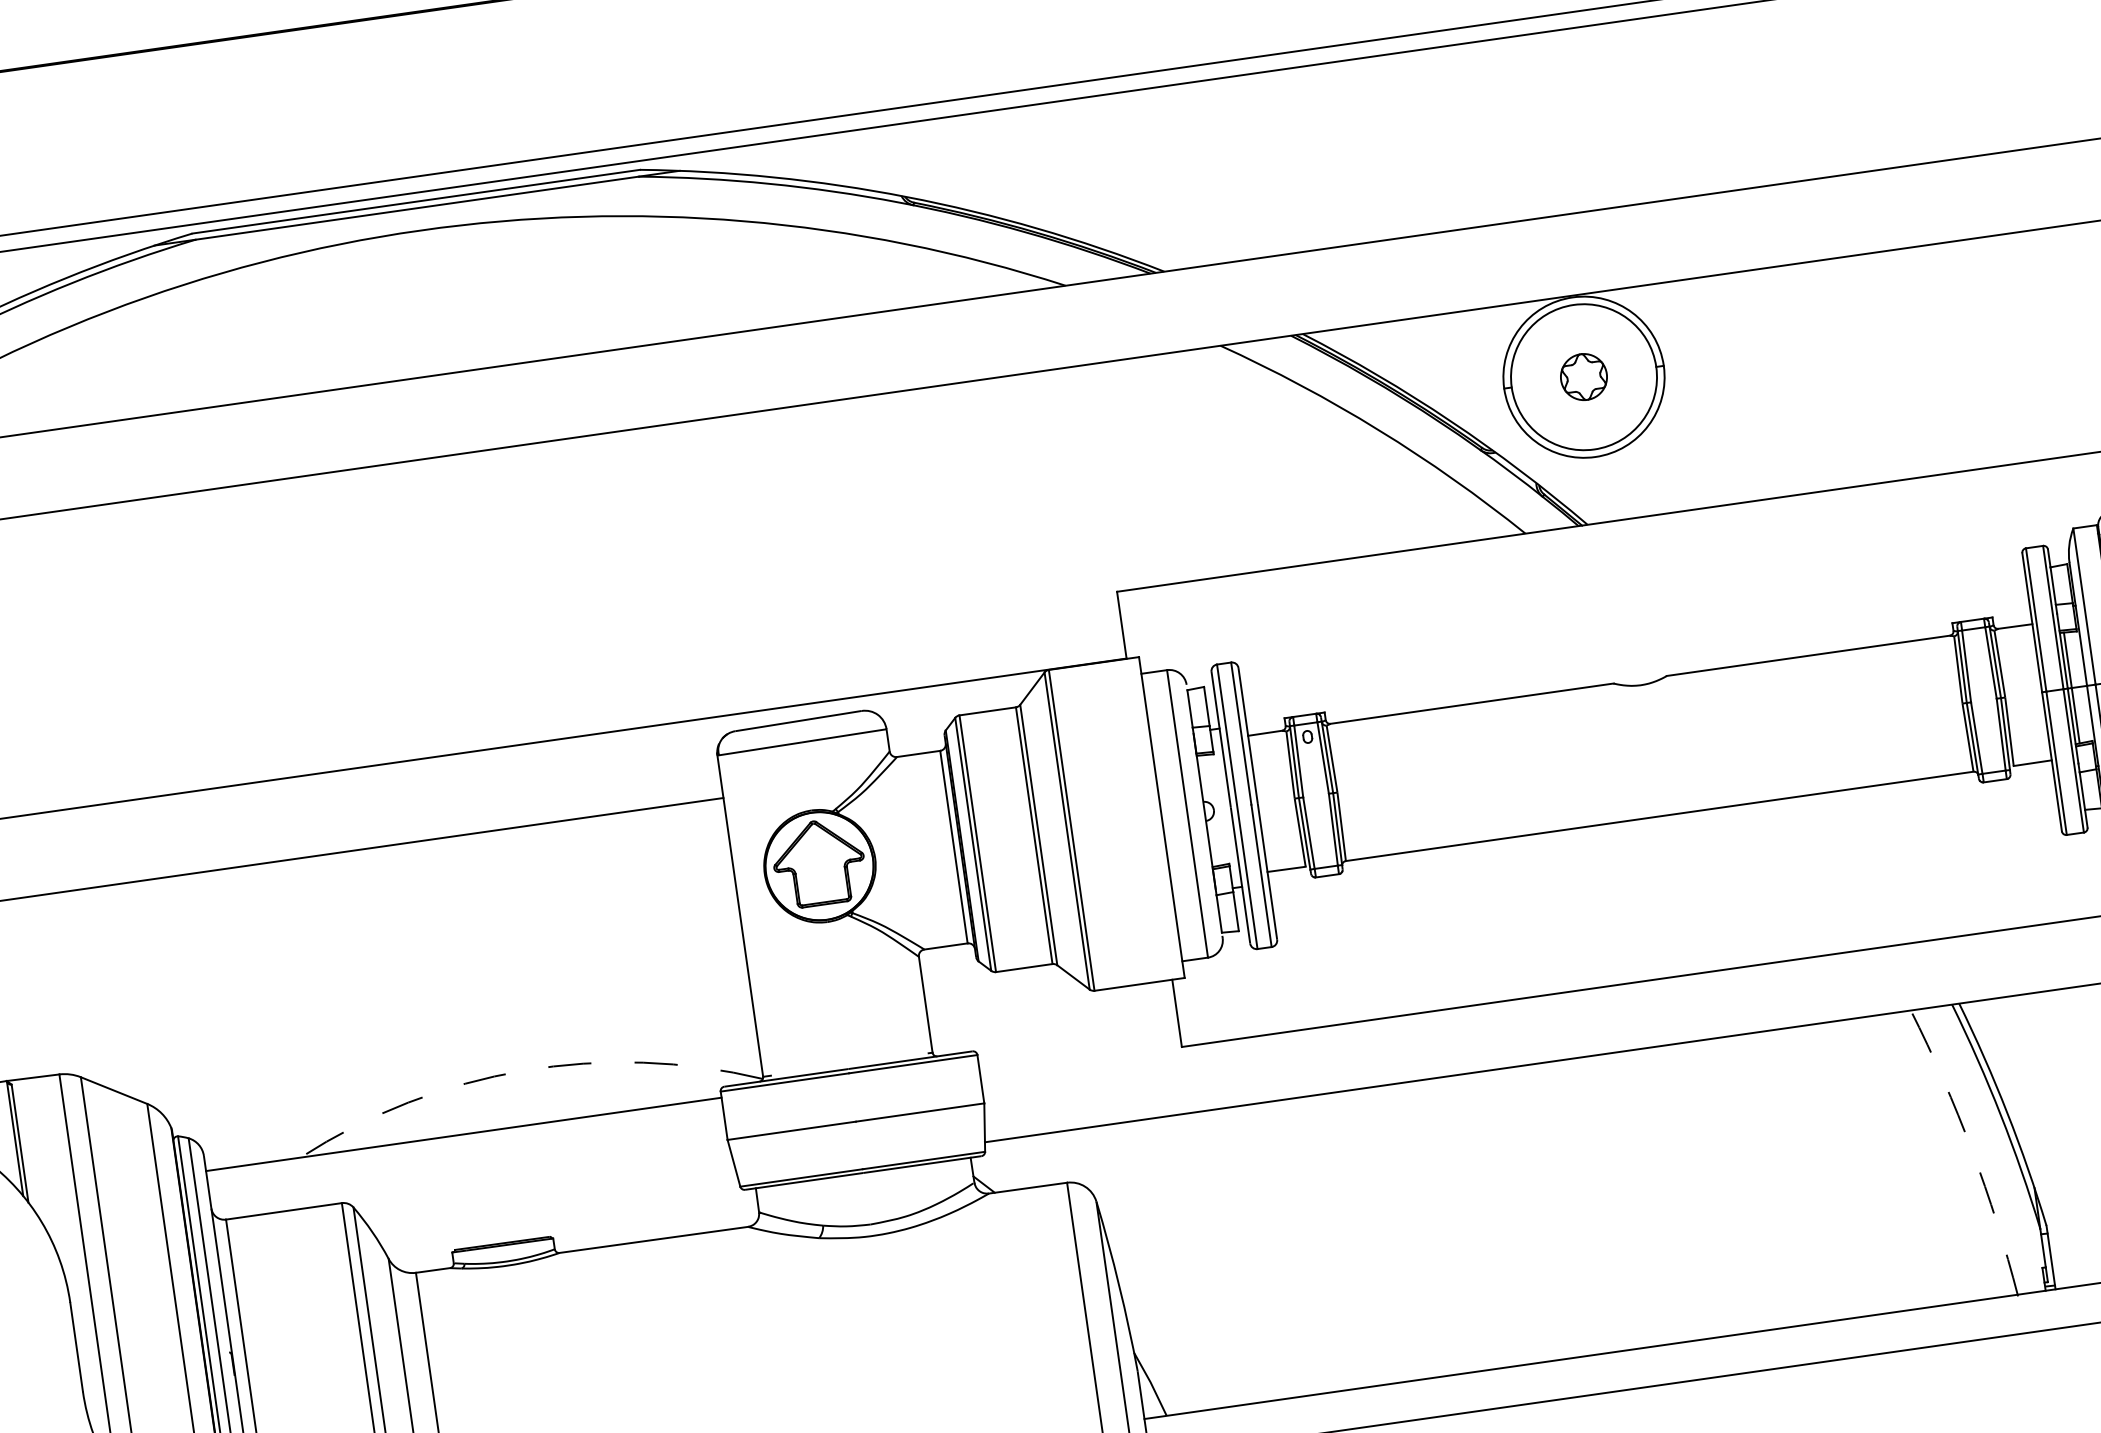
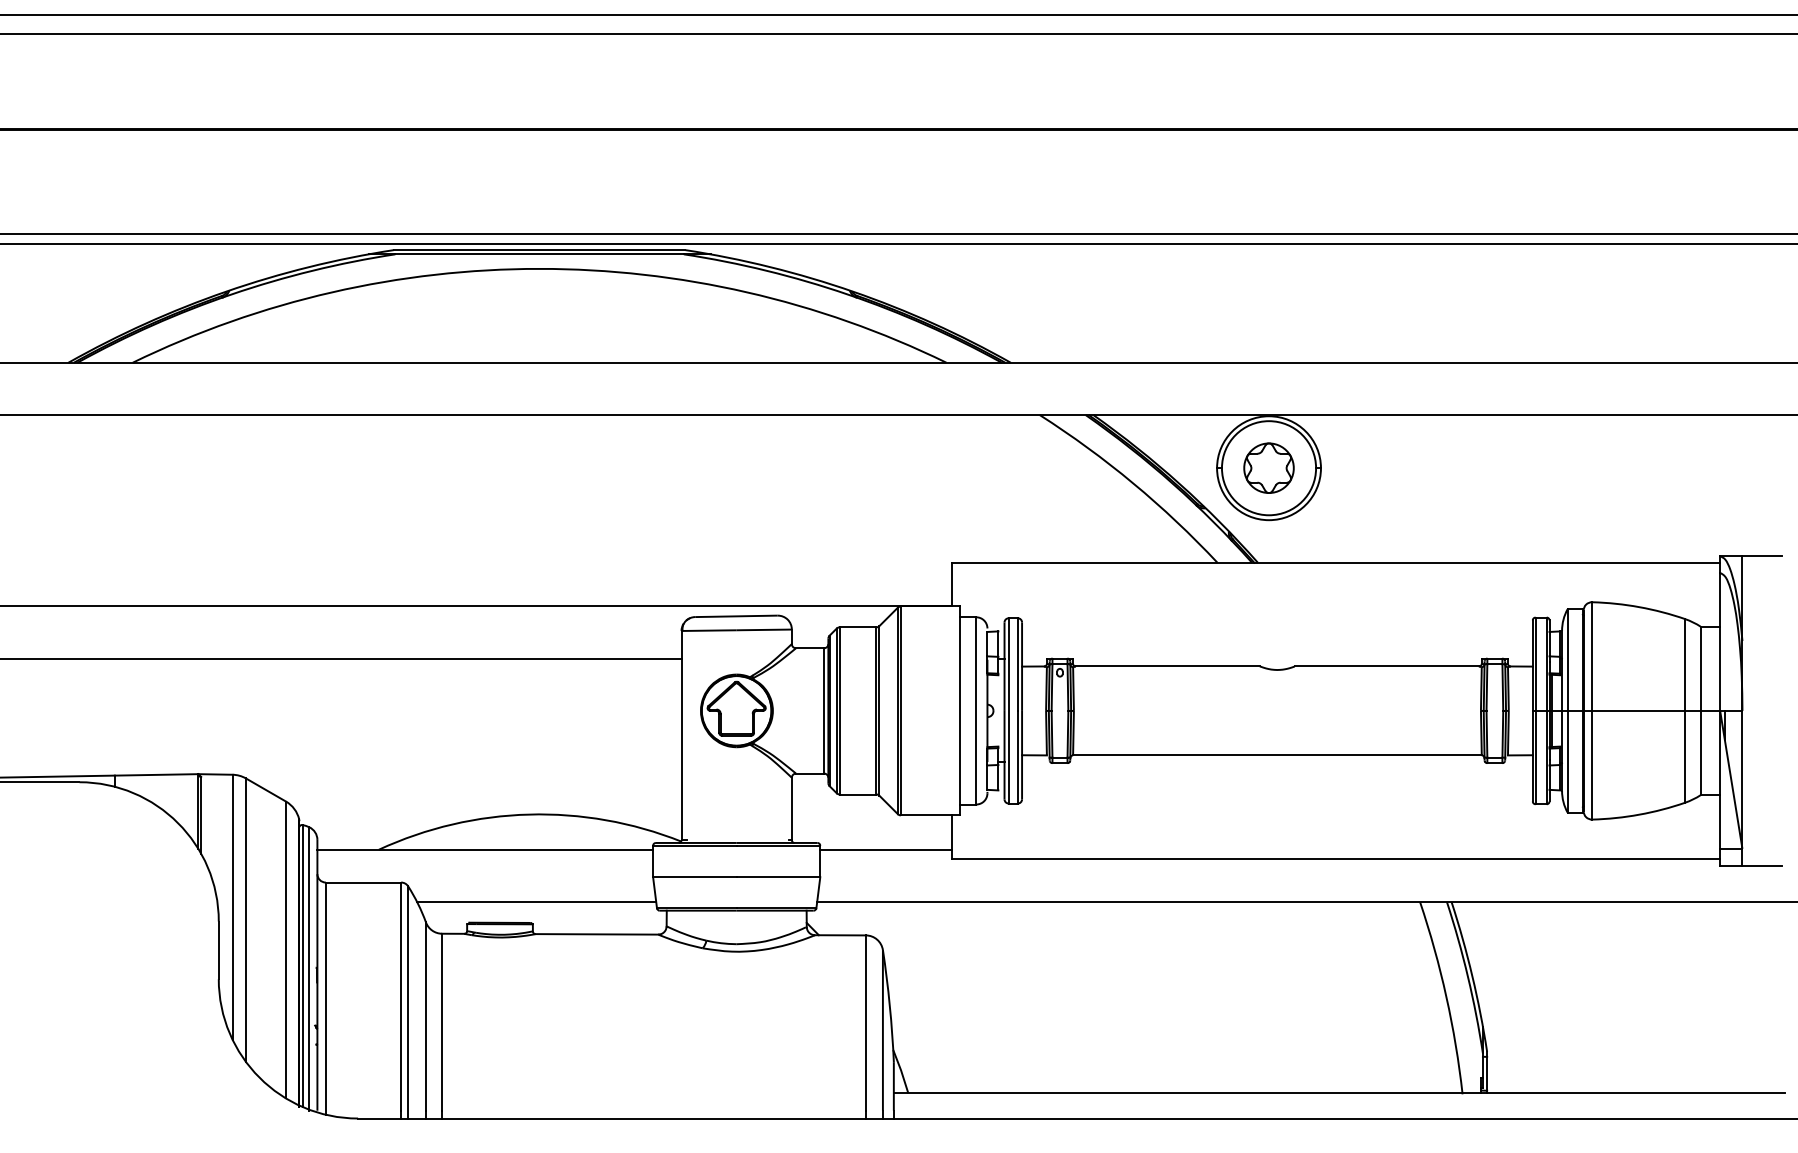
part: (1583, 376) -> (1268, 467), size x1.67
line: (1078, 1046) -> (885, 849), added
arc: (524, 1070) -> (529, 814), dashed -> solid
arc: (1972, 1151) -> (1446, 997), dashed -> solid
line: (554, 1204) -> (536, 902), added

